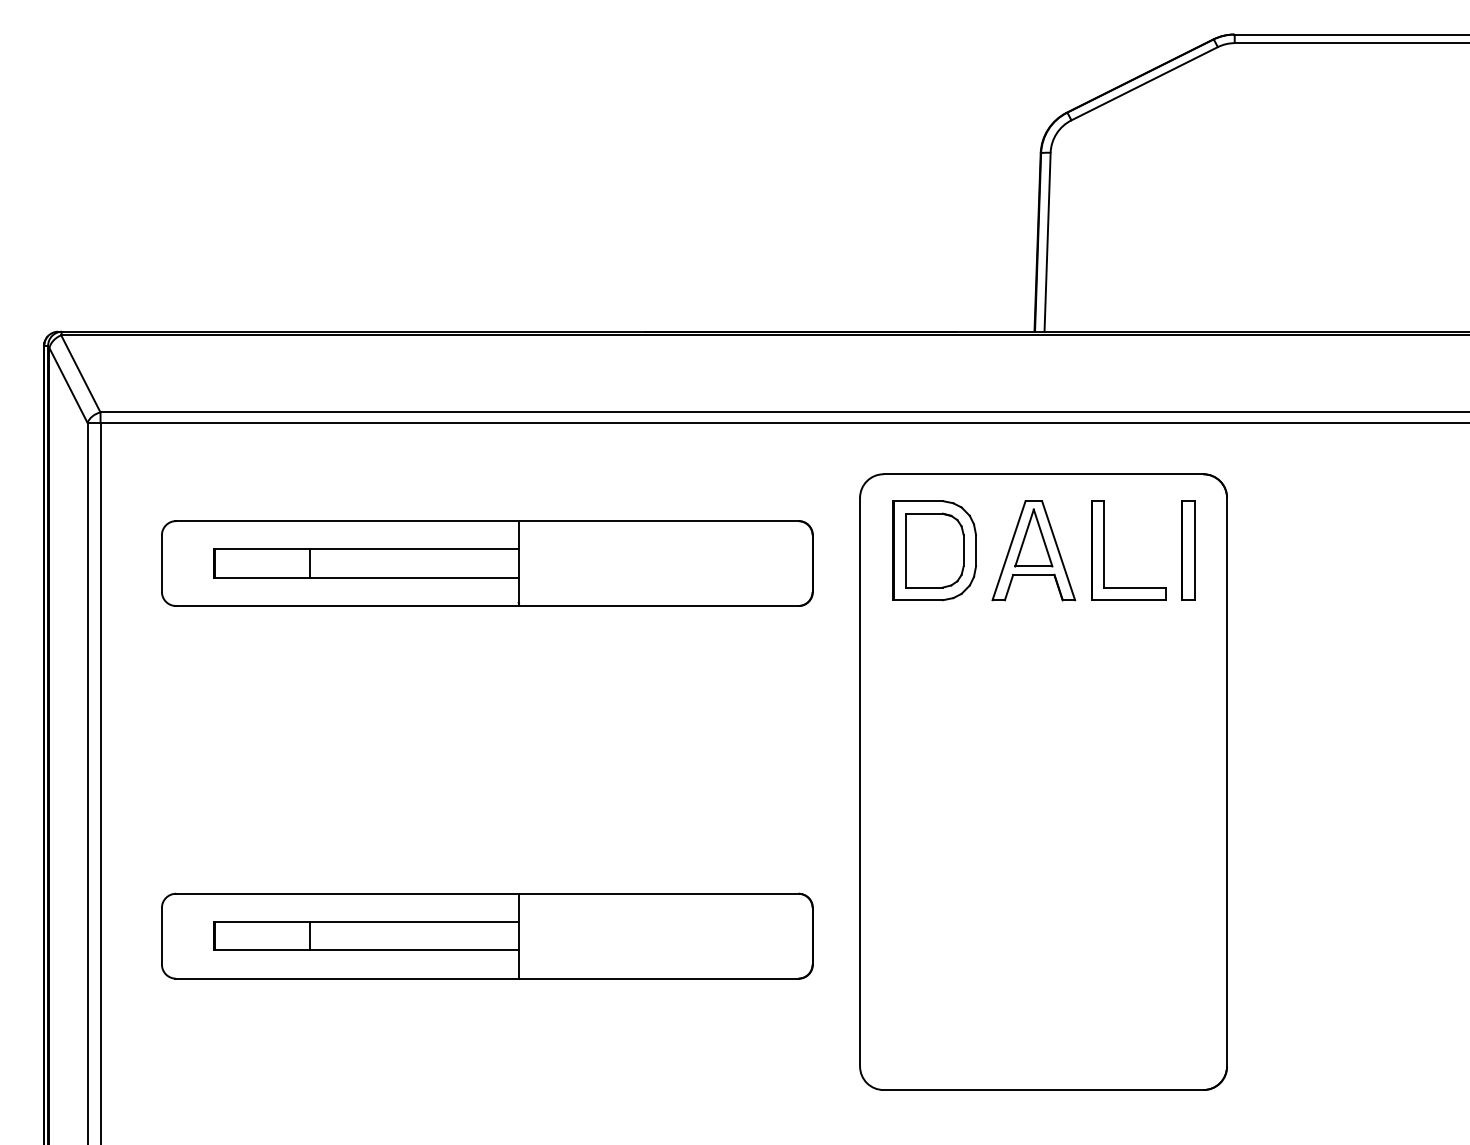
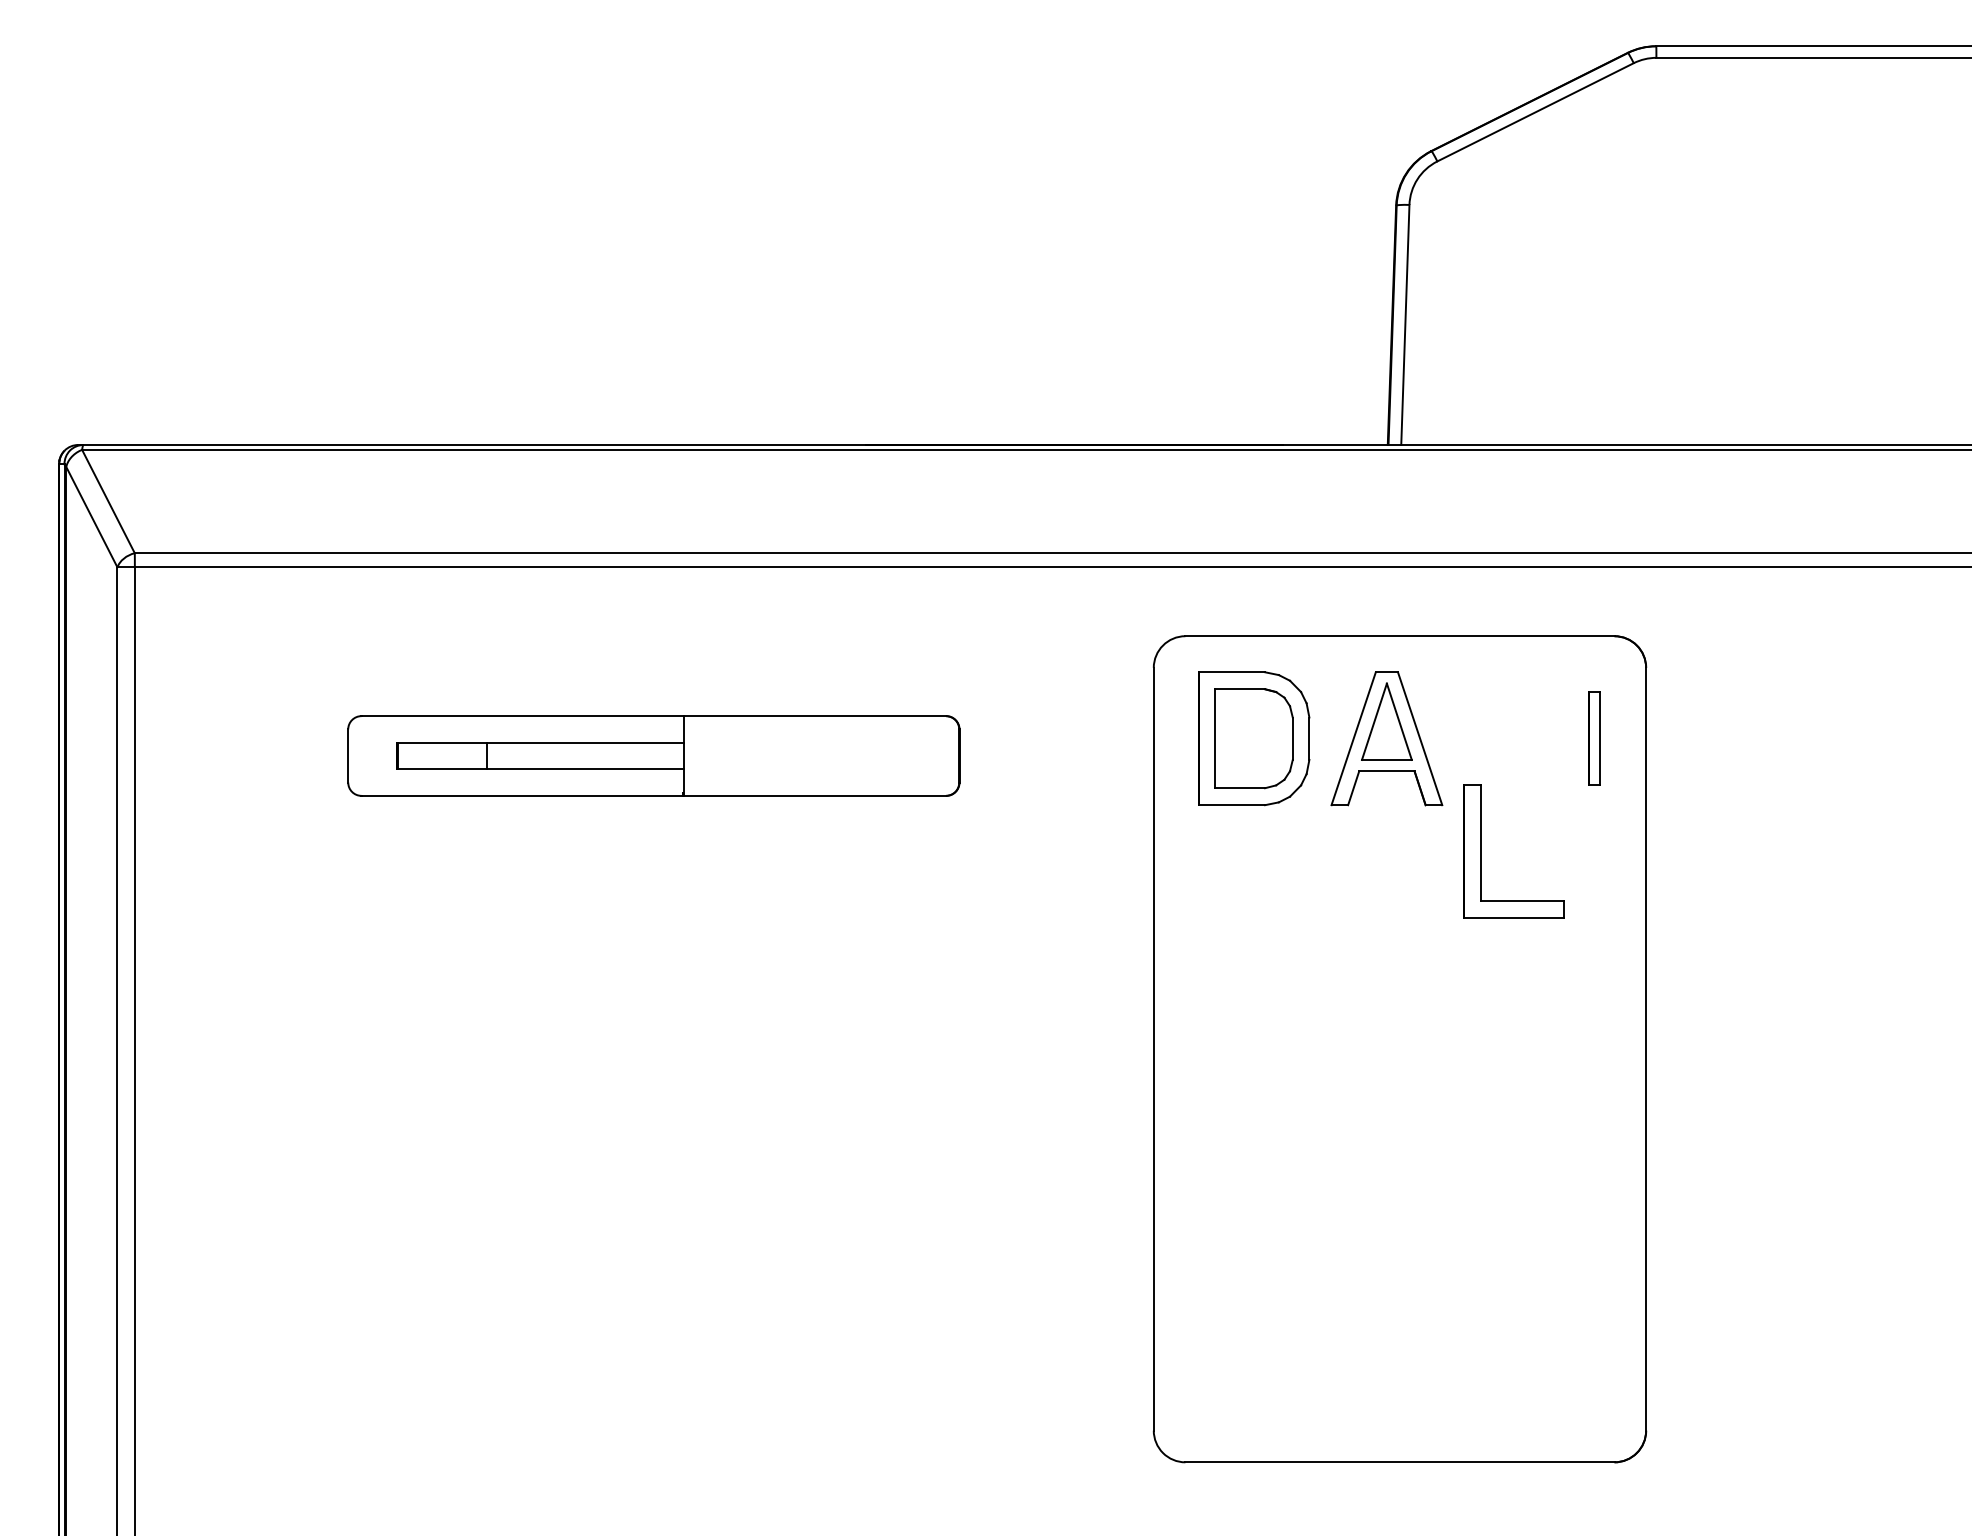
part: (1104, 550) -> (1481, 851), moved
part: (1188, 550) -> (1594, 738), size x0.7
part: (487, 563) -> (653, 755), size x0.7
part: (487, 935) -> (653, 1255), removed

